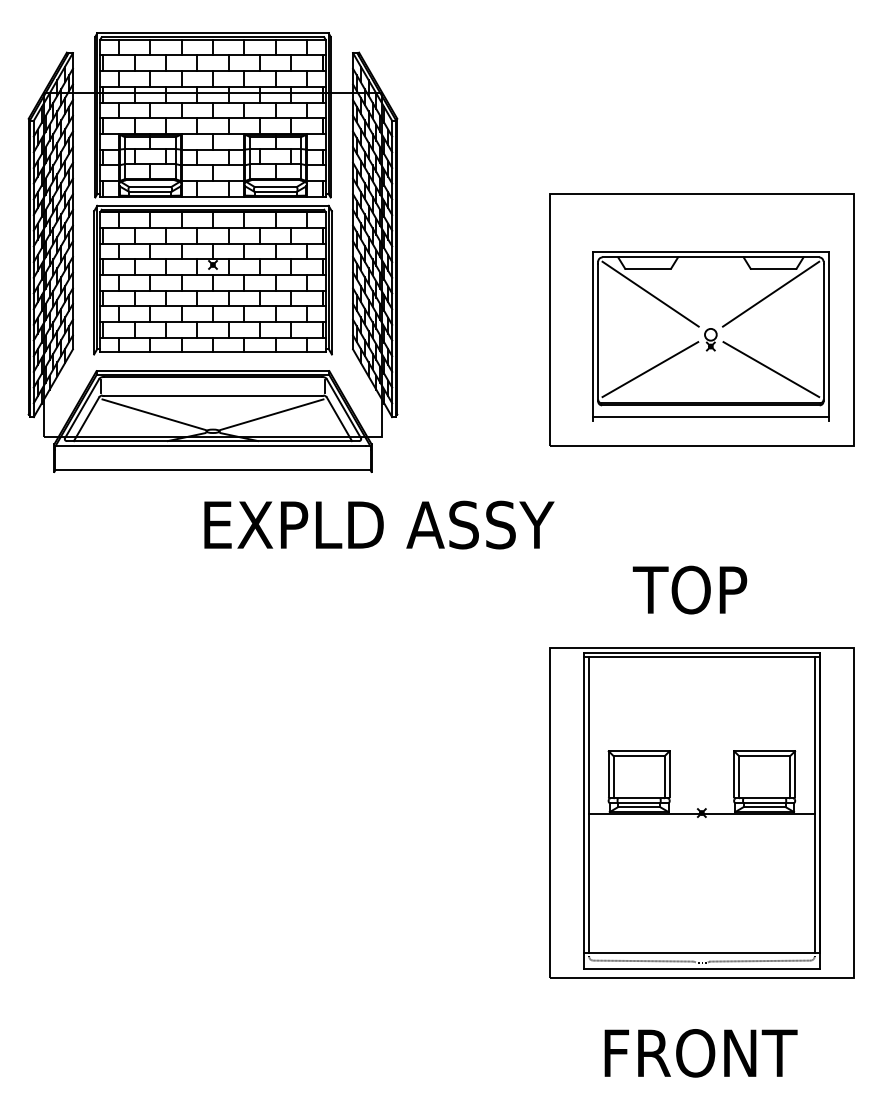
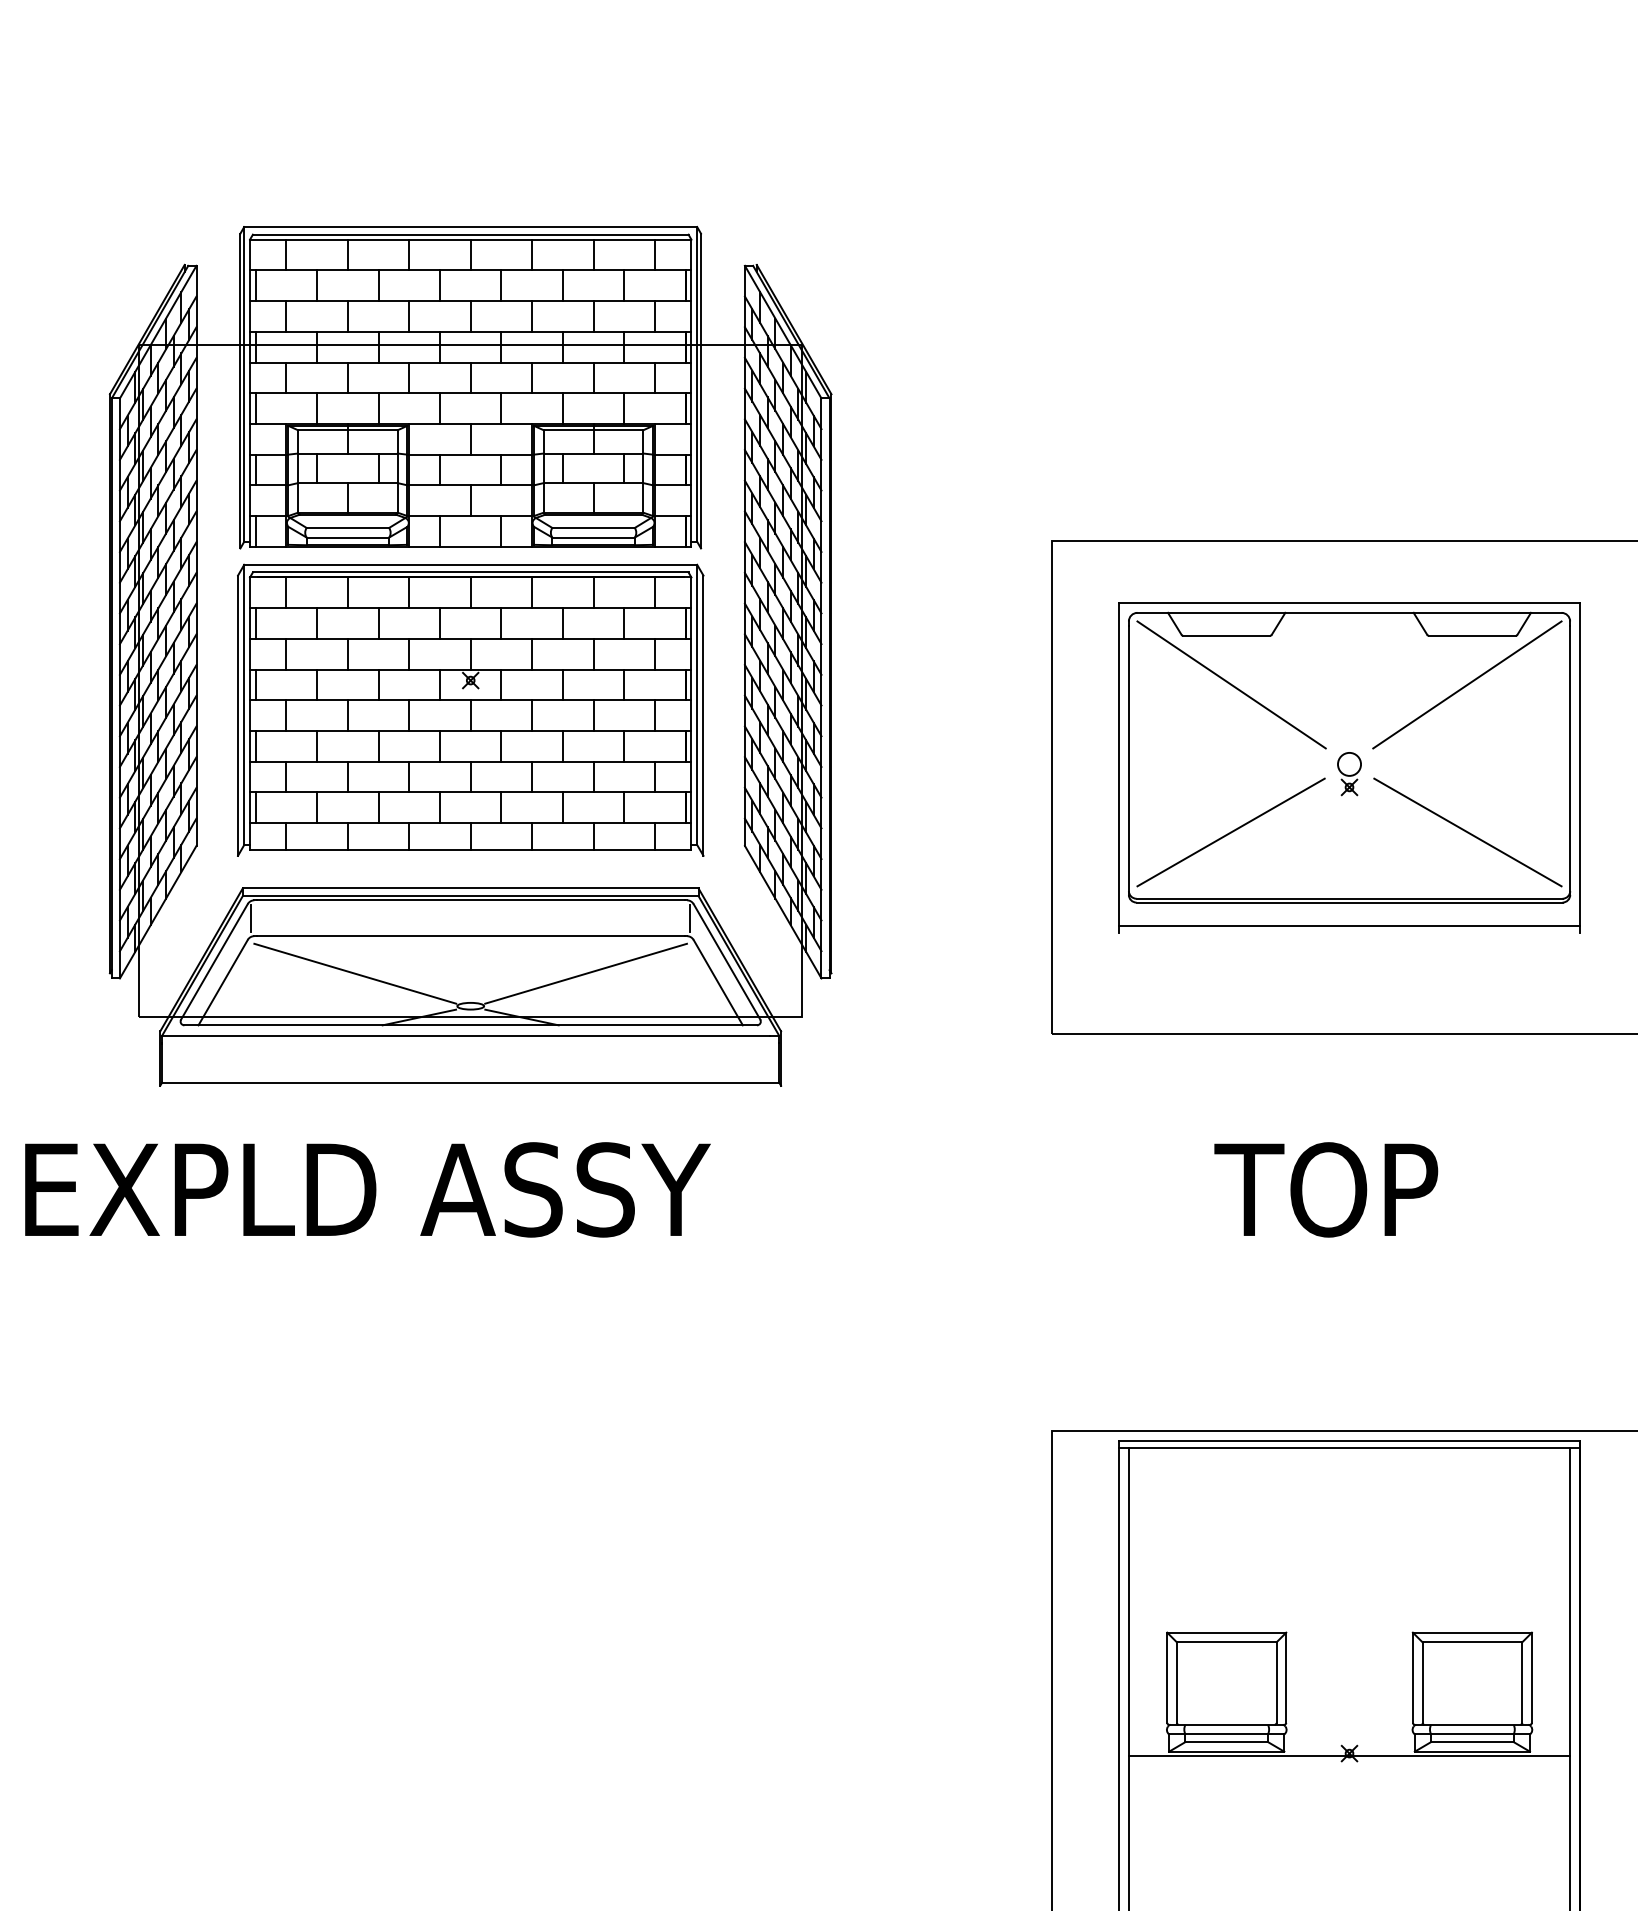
part: (212, 252) -> (469, 656), moved
part: (710, 336) -> (1348, 767), moved
text: (379, 524) -> (367, 1188), moved
text: (689, 589) -> (1325, 1188), moved

